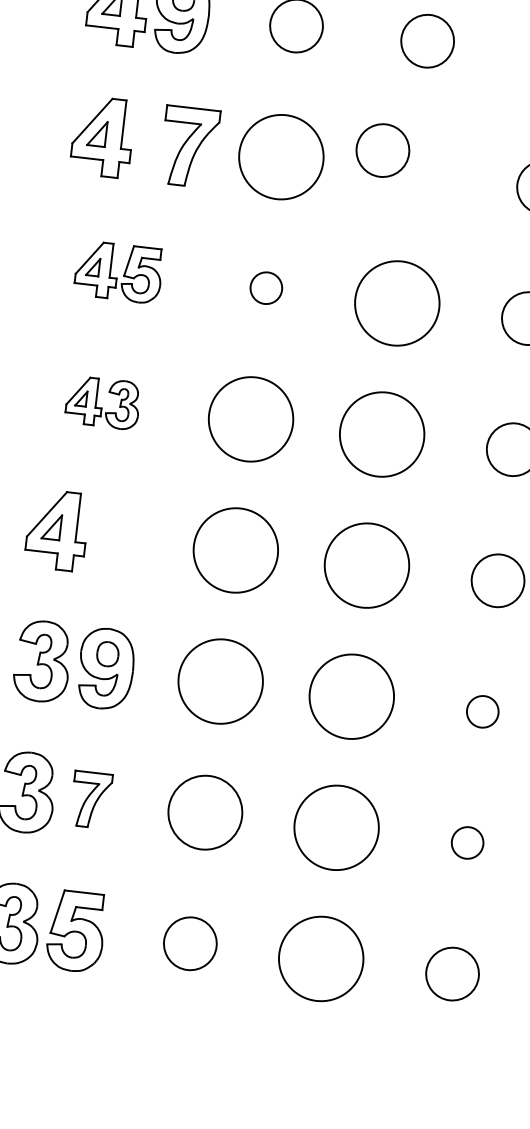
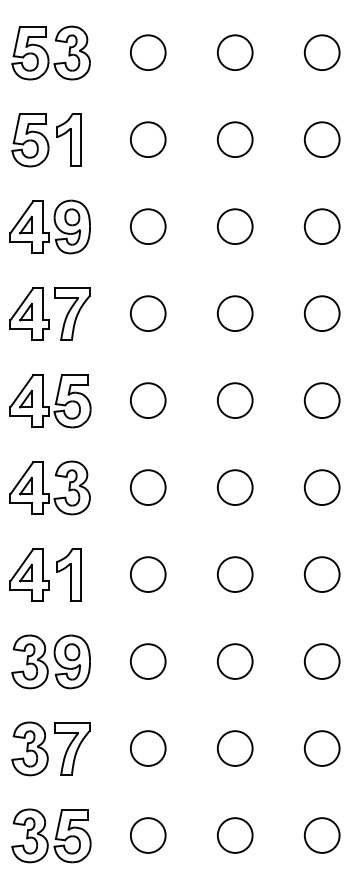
part: (189, 146) -> (72, 313), moved
circle: (383, 150) -> (235, 313), moved
circle: (280, 156) -> (147, 313), size x0.62
part: (118, 272) -> (50, 401), size x1.43
circle: (266, 288) -> (148, 400), size x1.67
circle: (396, 303) -> (234, 400), size x0.62
part: (102, 401) -> (49, 487), size x1.67
circle: (249, 419) -> (147, 487), size x0.62
circle: (381, 434) -> (234, 487), size x0.62
part: (115, 536) -> (68, 574), added
circle: (234, 550) -> (147, 574), size x0.62
circle: (365, 565) -> (234, 574), size x0.62
circle: (219, 681) -> (147, 661), size x0.62
circle: (350, 696) -> (234, 661), size x0.62
circle: (481, 711) -> (321, 661), size x1.67
part: (91, 799) -> (72, 748), size x1.43
circle: (205, 812) -> (148, 748), size x0.71
circle: (335, 827) -> (234, 748), size x0.62
circle: (466, 842) -> (321, 748), size x1.67
circle: (321, 958) -> (235, 835), size x0.62

